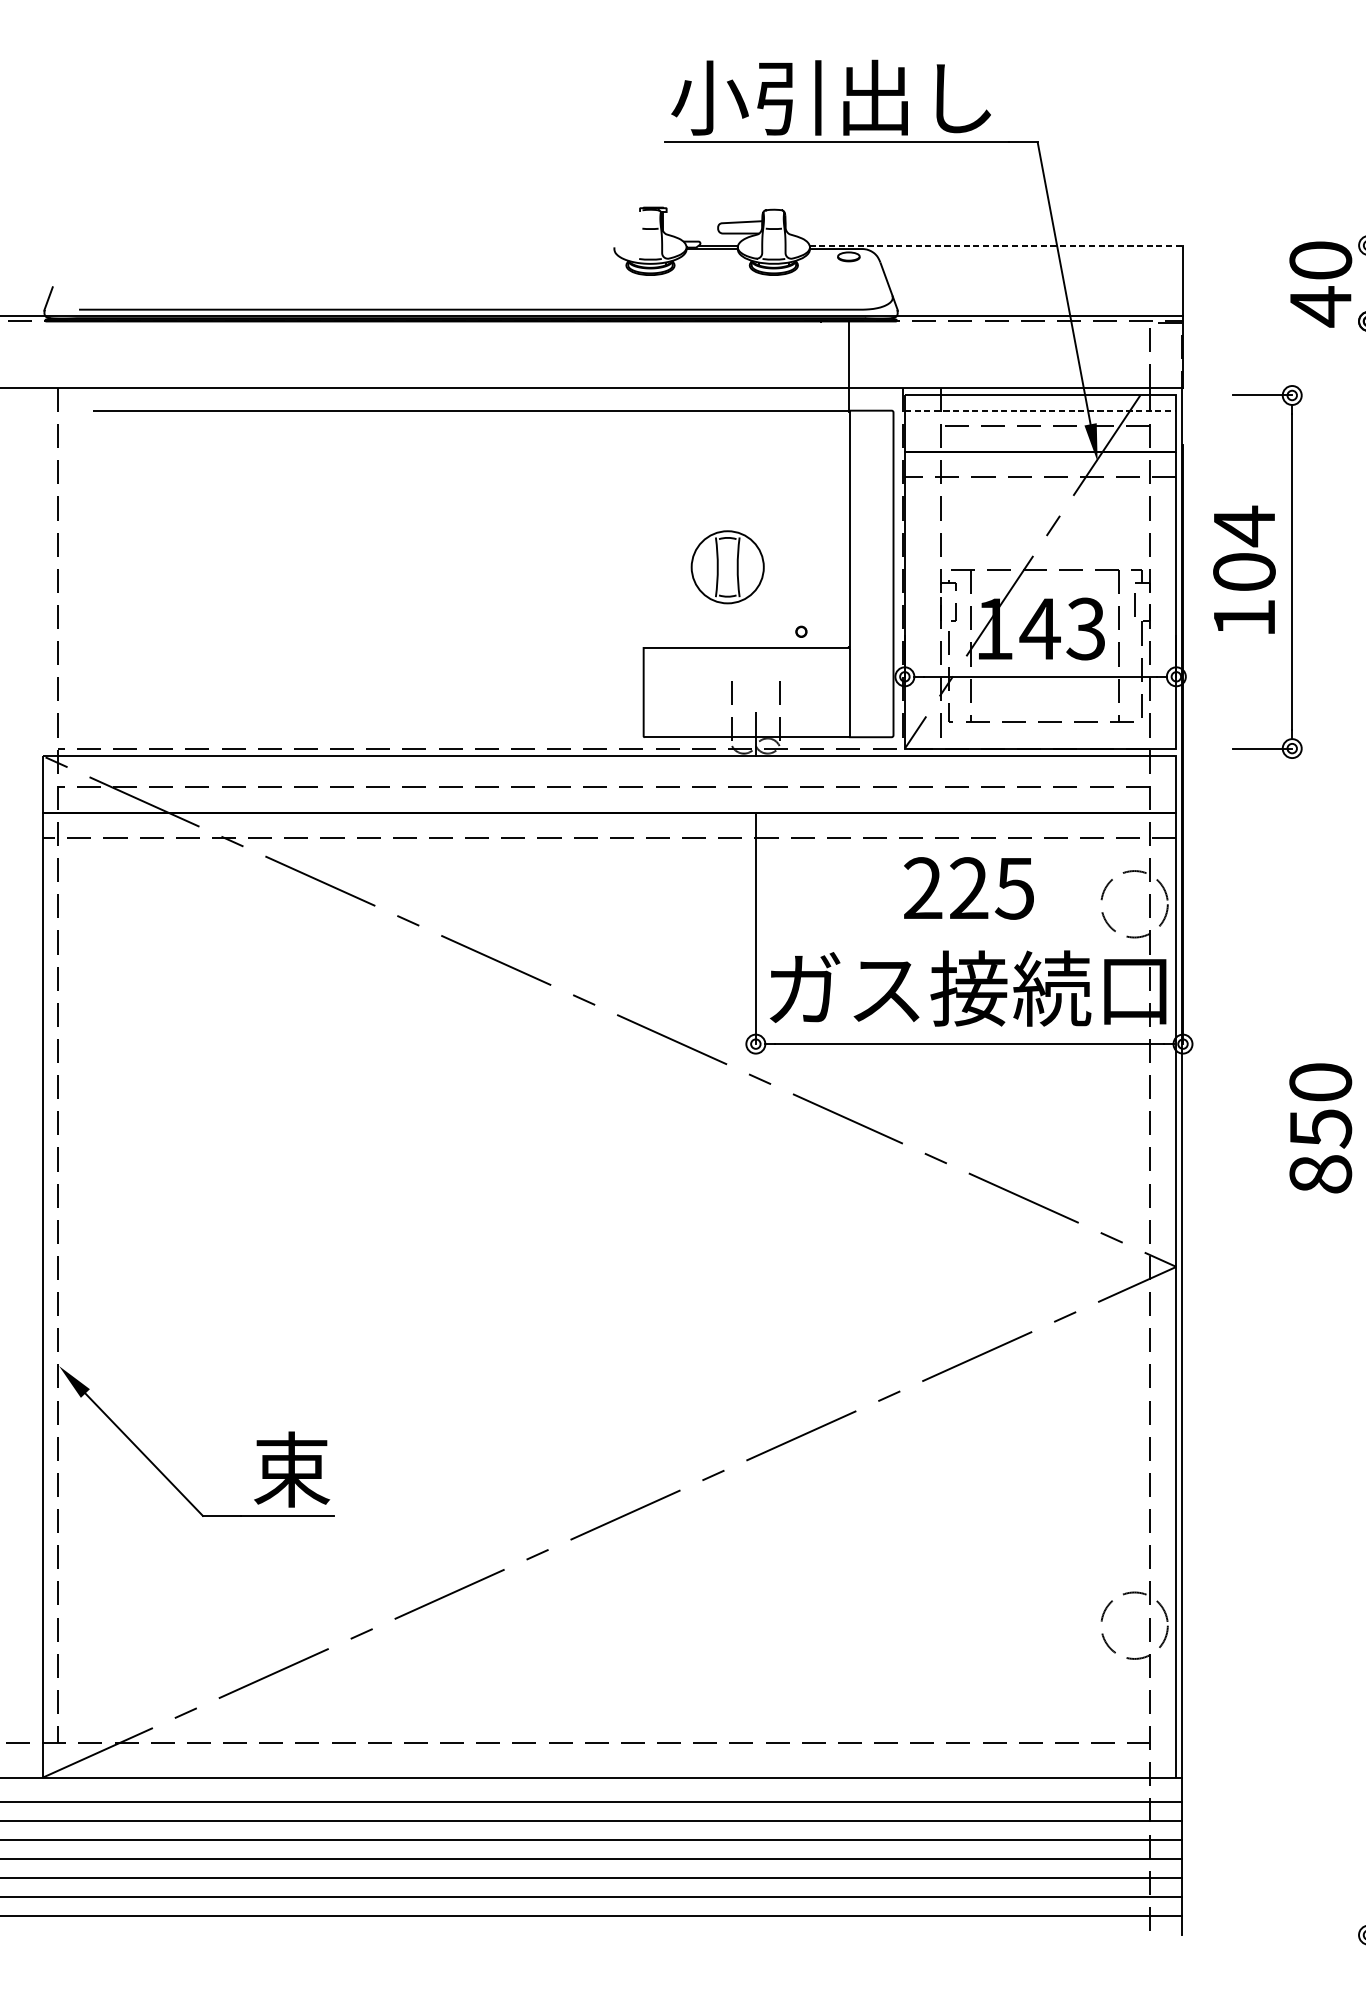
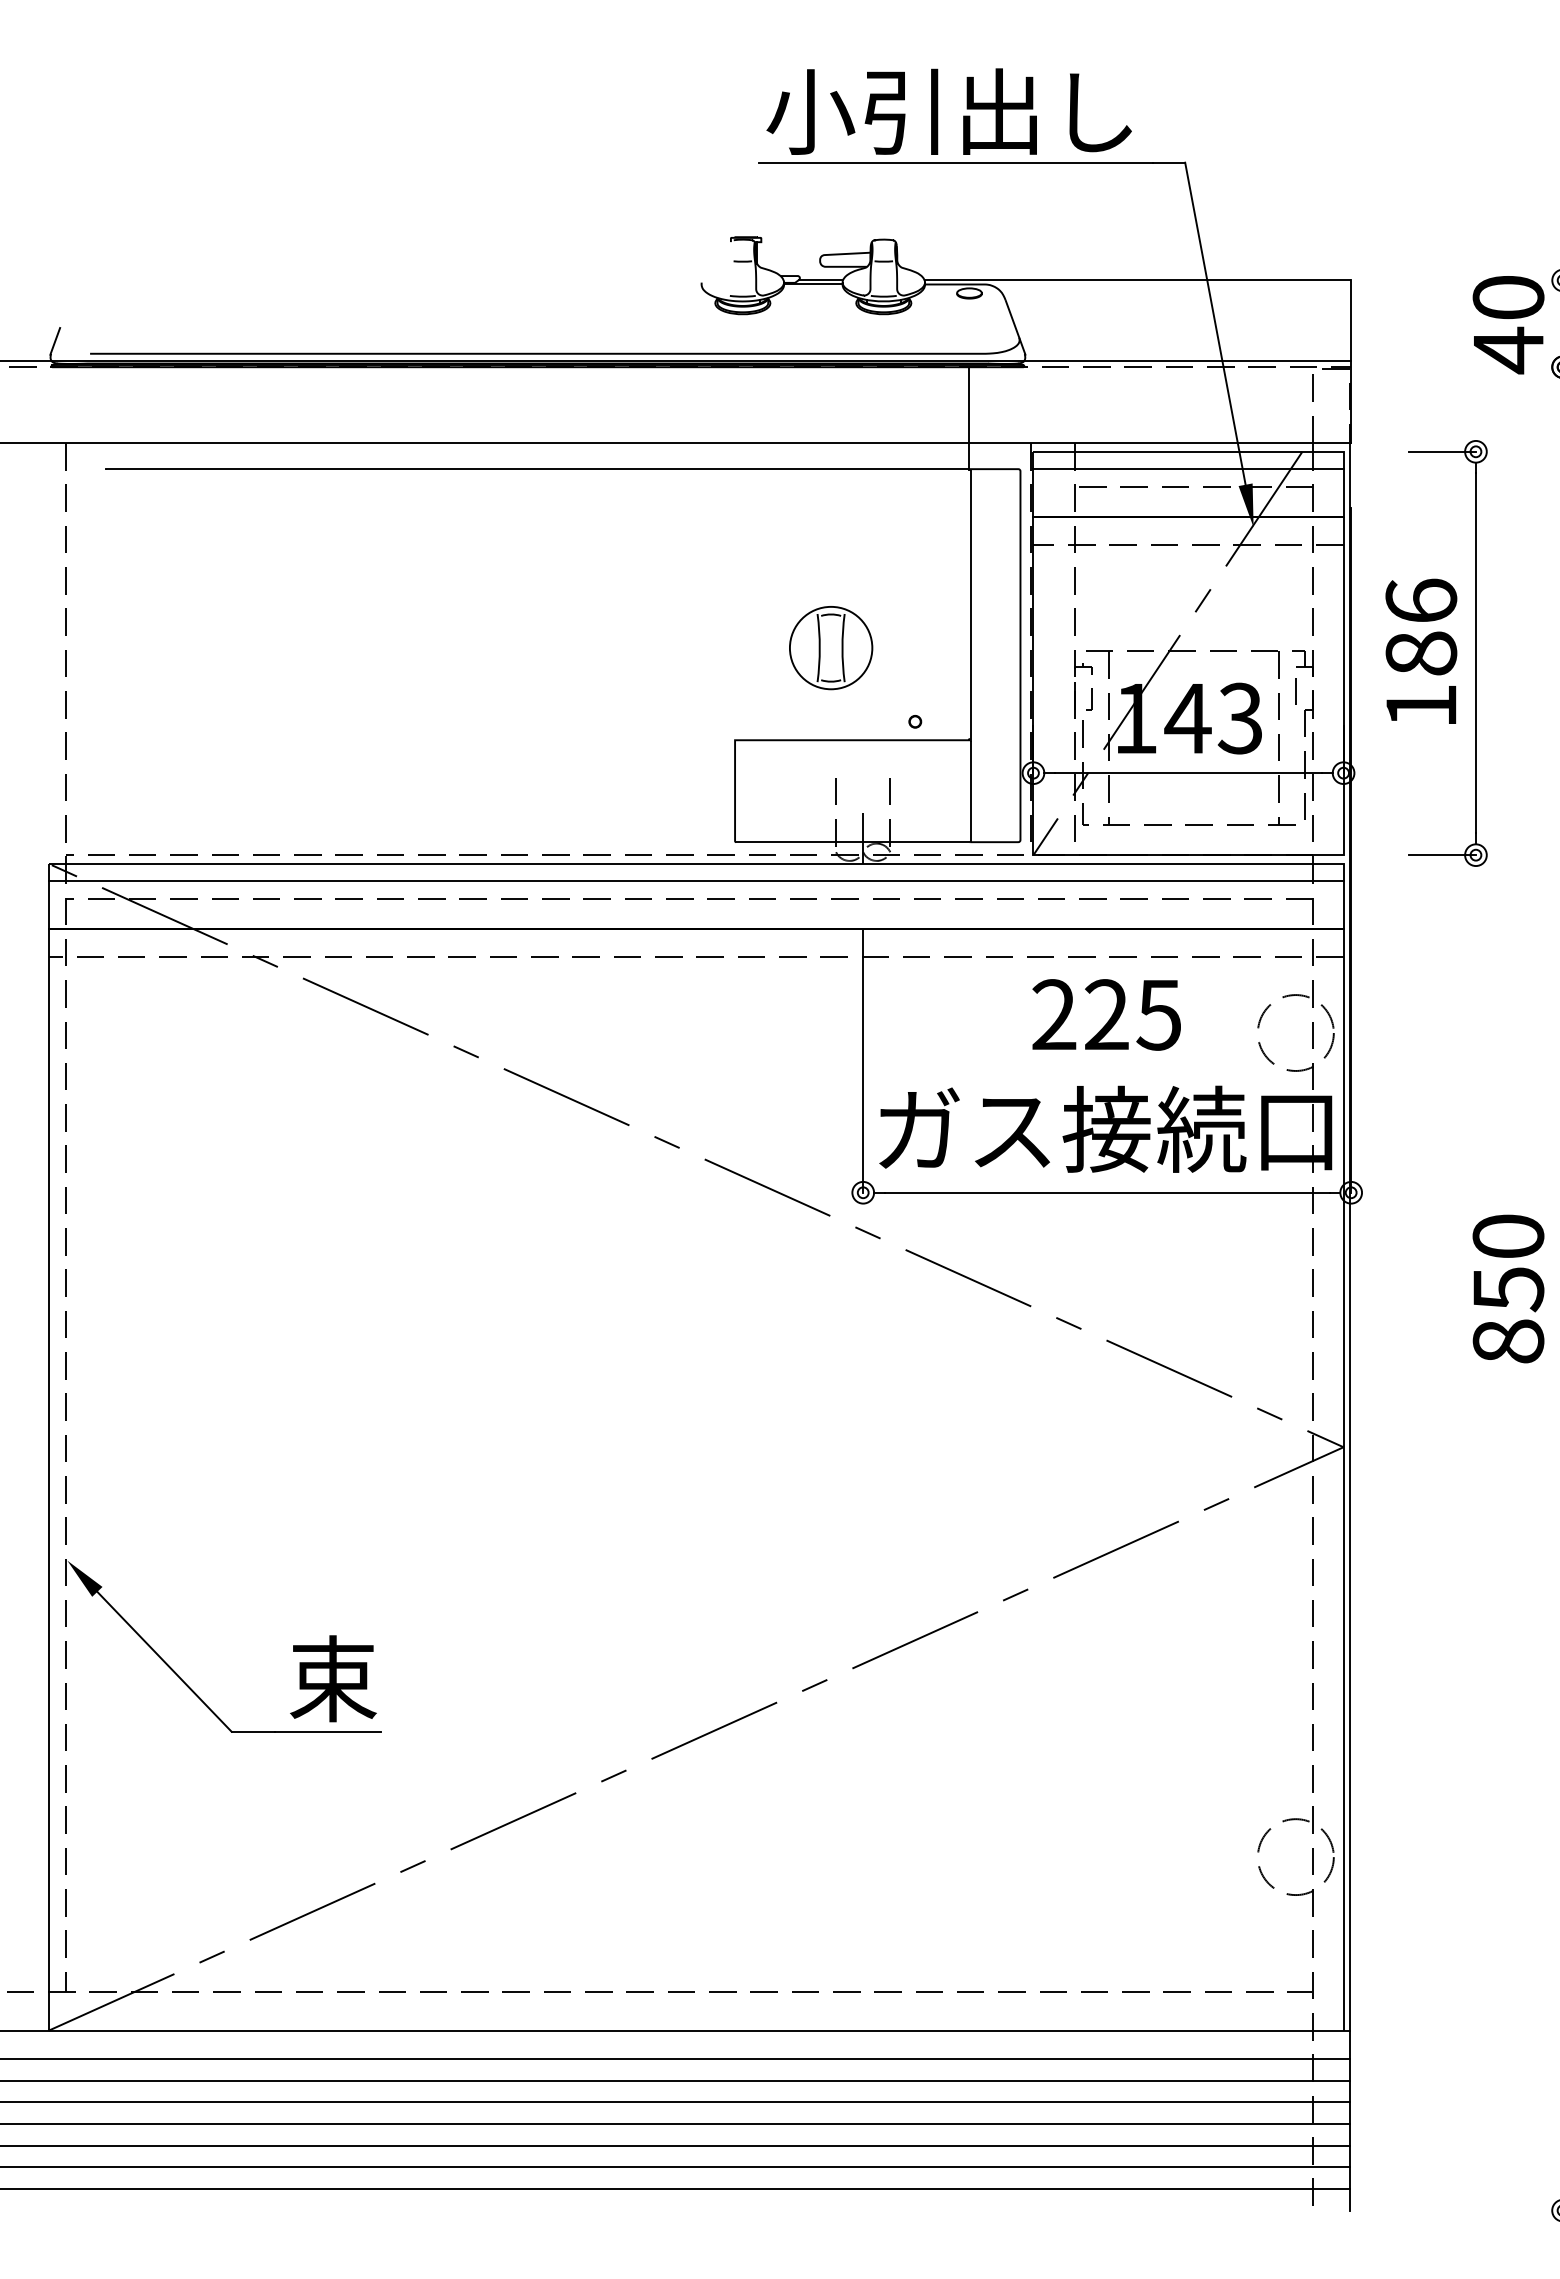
line: (996, 245) -> (1138, 280), dashed -> solid
line: (1041, 410) -> (1189, 469), dashed -> solid
text: (1244, 548) -> (1421, 626), 104 -> 186
line: (609, 771) -> (695, 881), added

